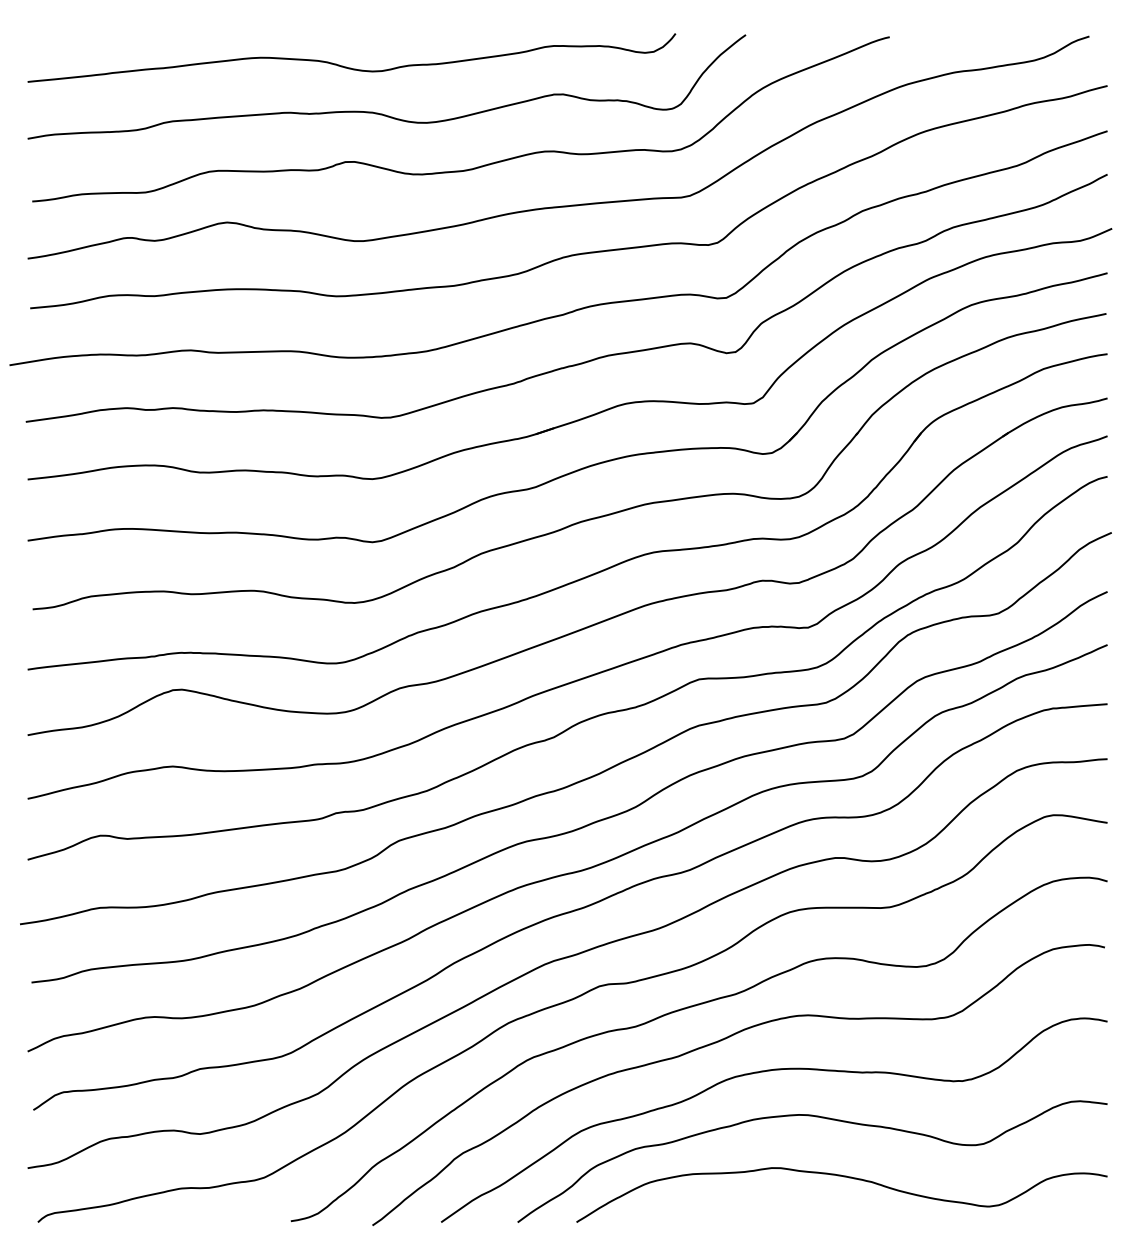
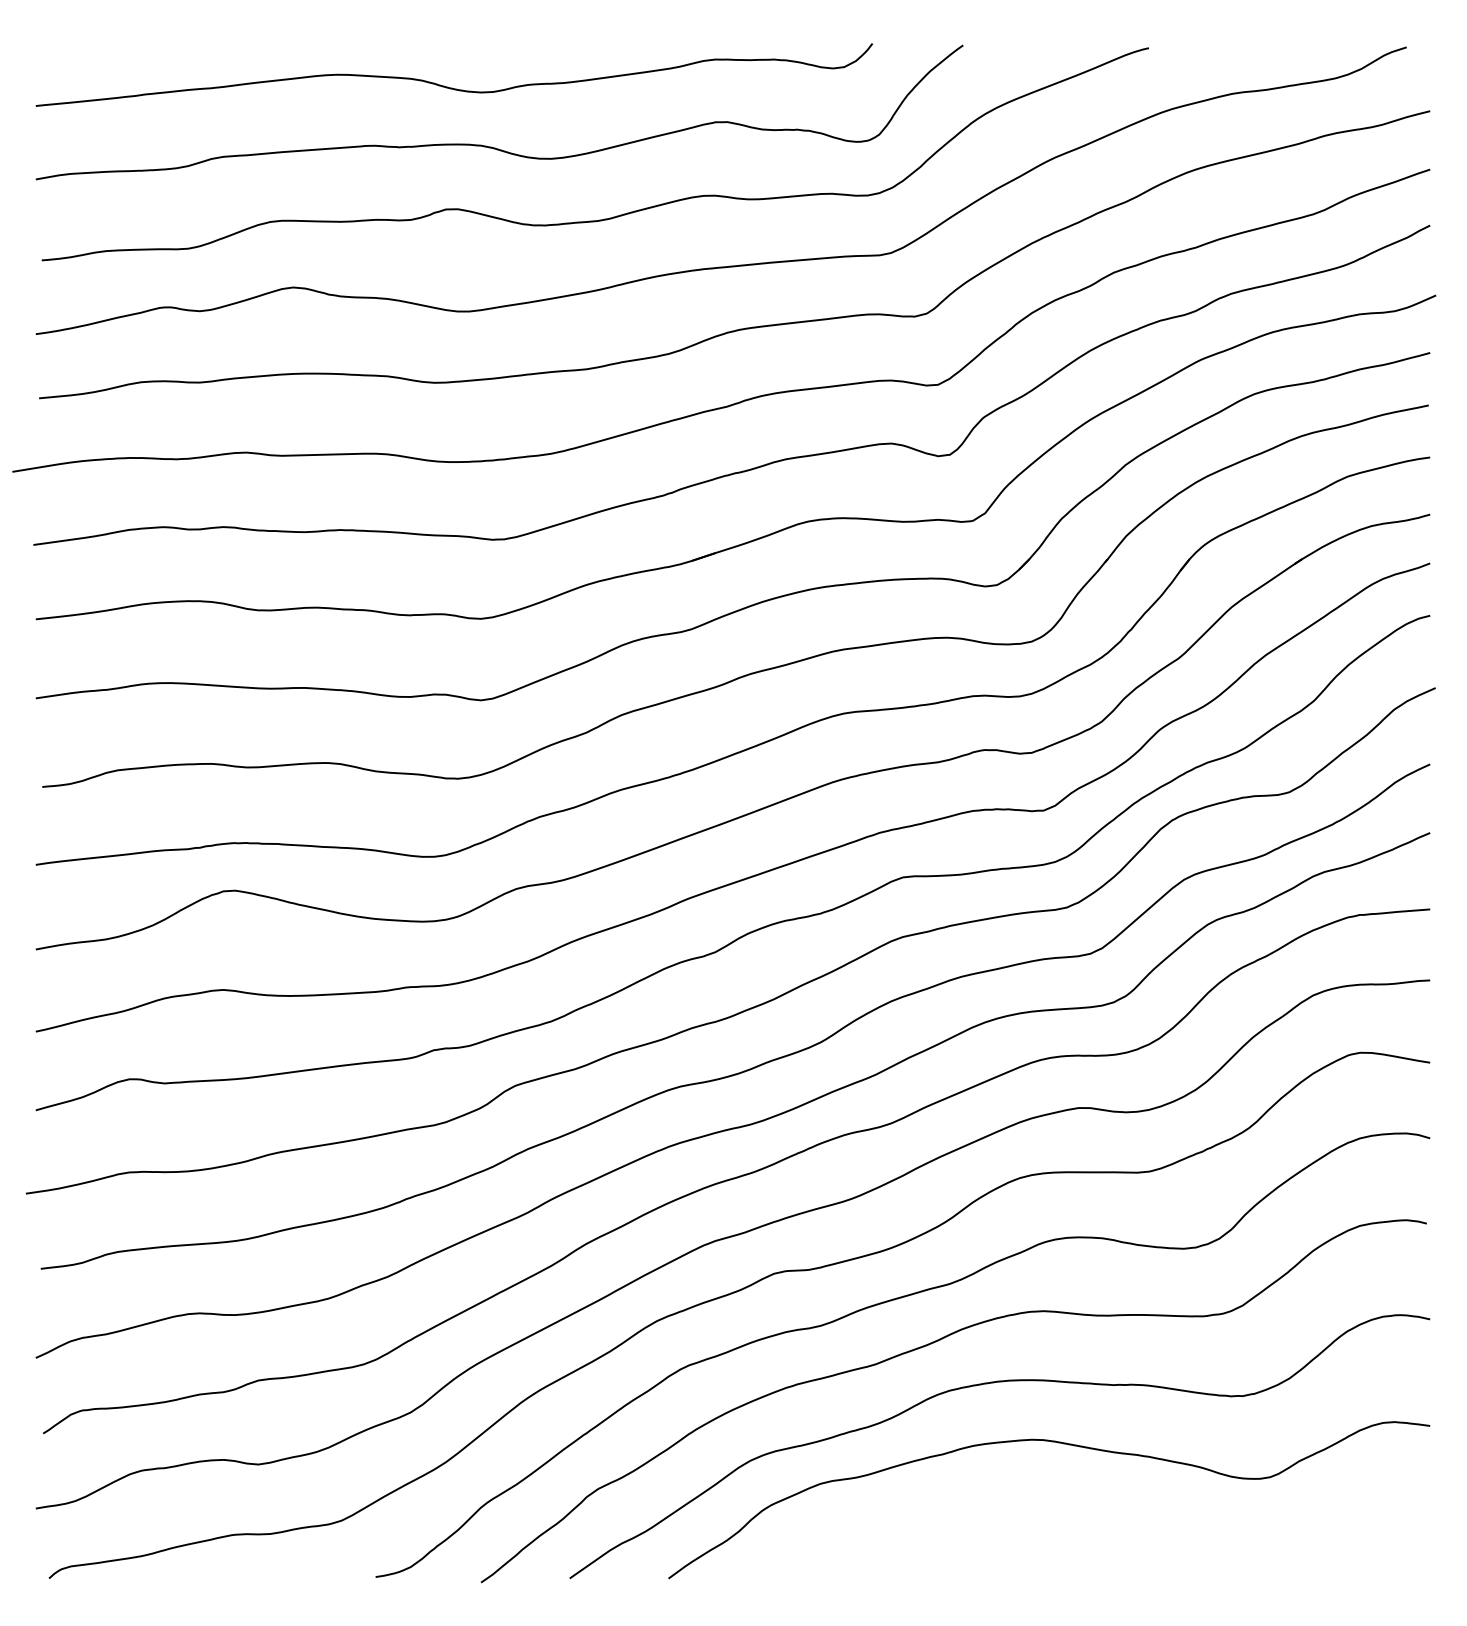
curve: (843, 1177) -> (1089, 1520), removed

